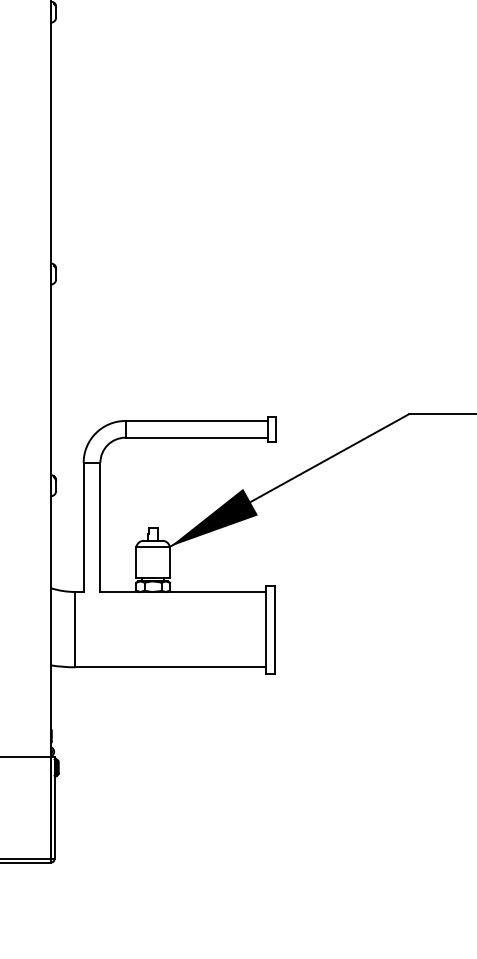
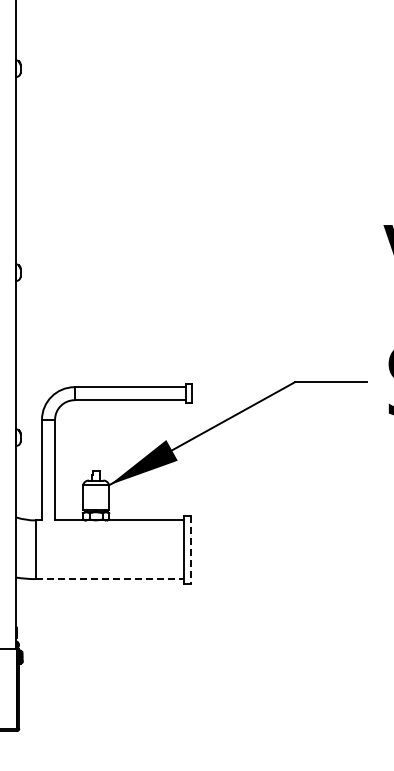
line: (274, 630) -> (190, 550), solid -> dashed
line: (171, 667) -> (110, 579), solid -> dashed

